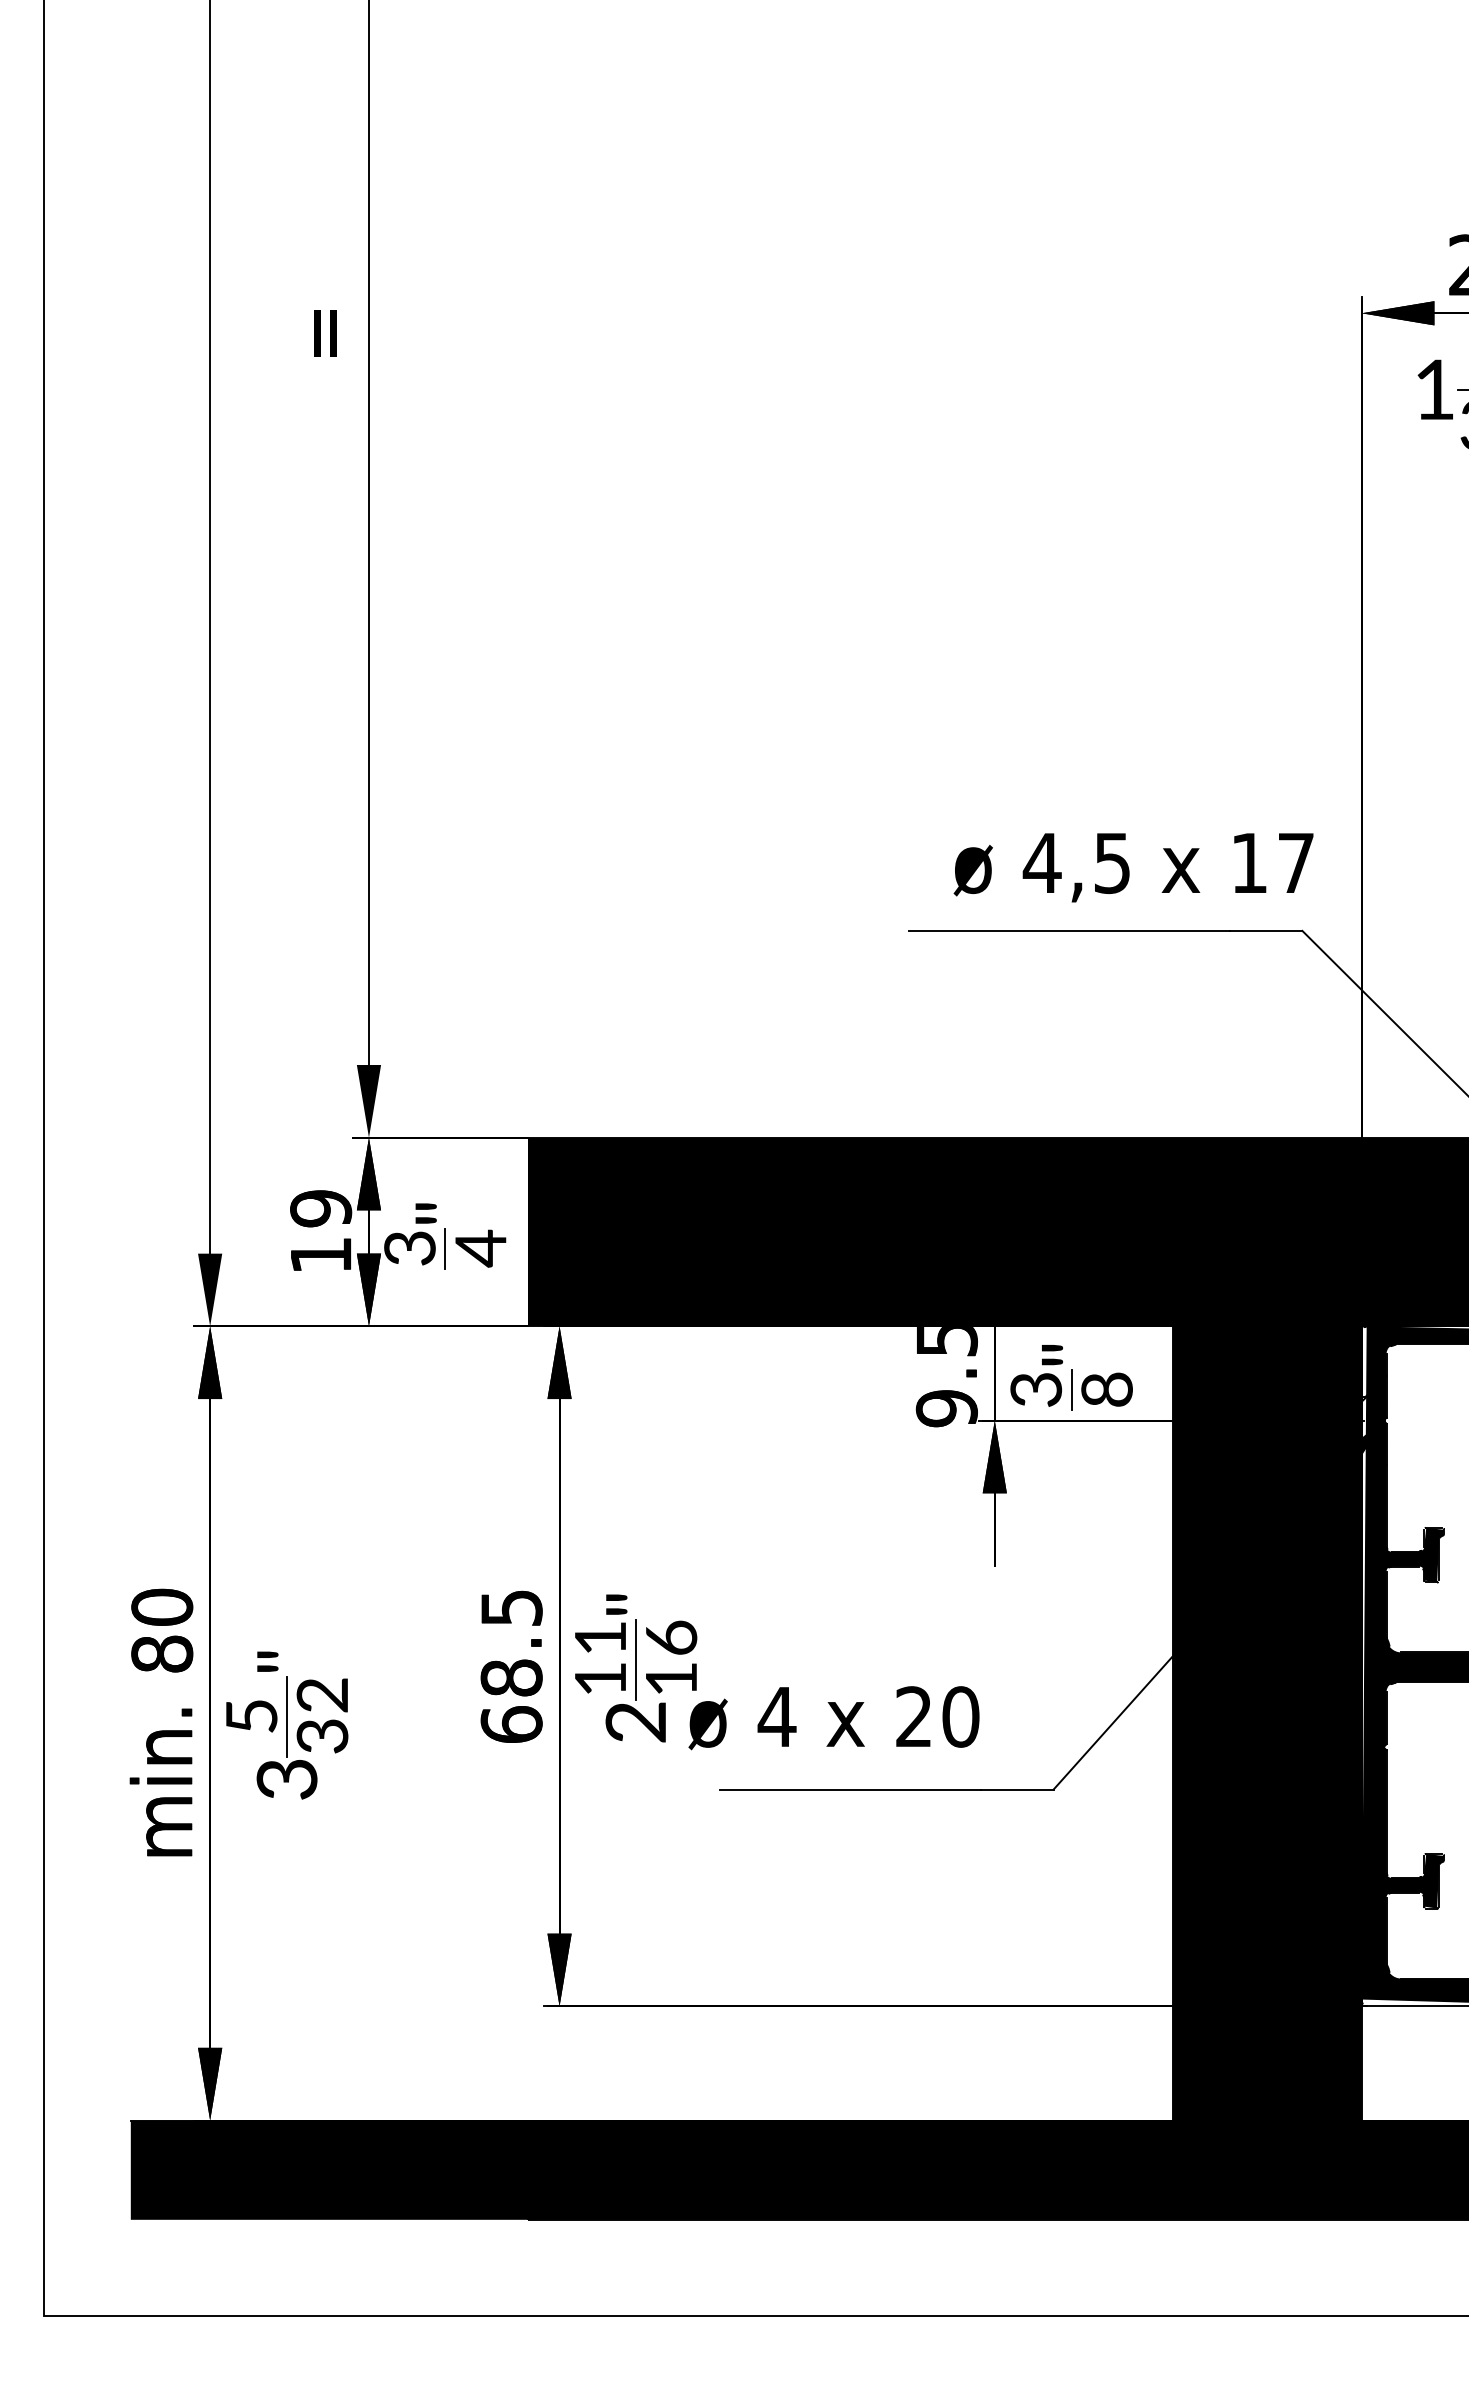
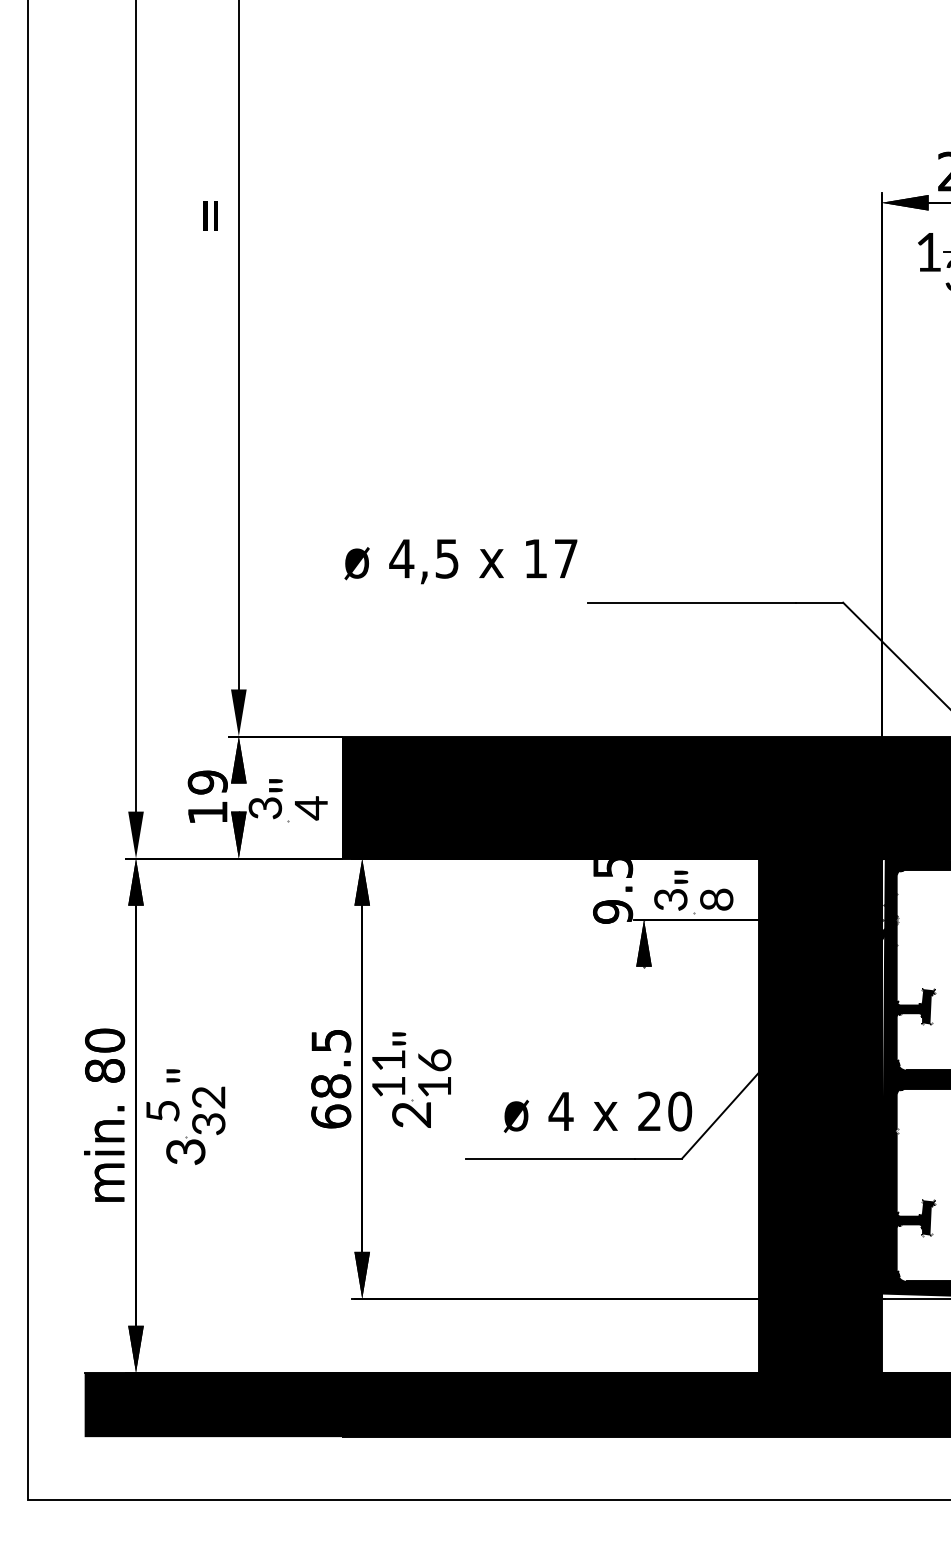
text: (1133, 867) -> (460, 561), moved
text: (833, 1716) -> (597, 1111), moved

